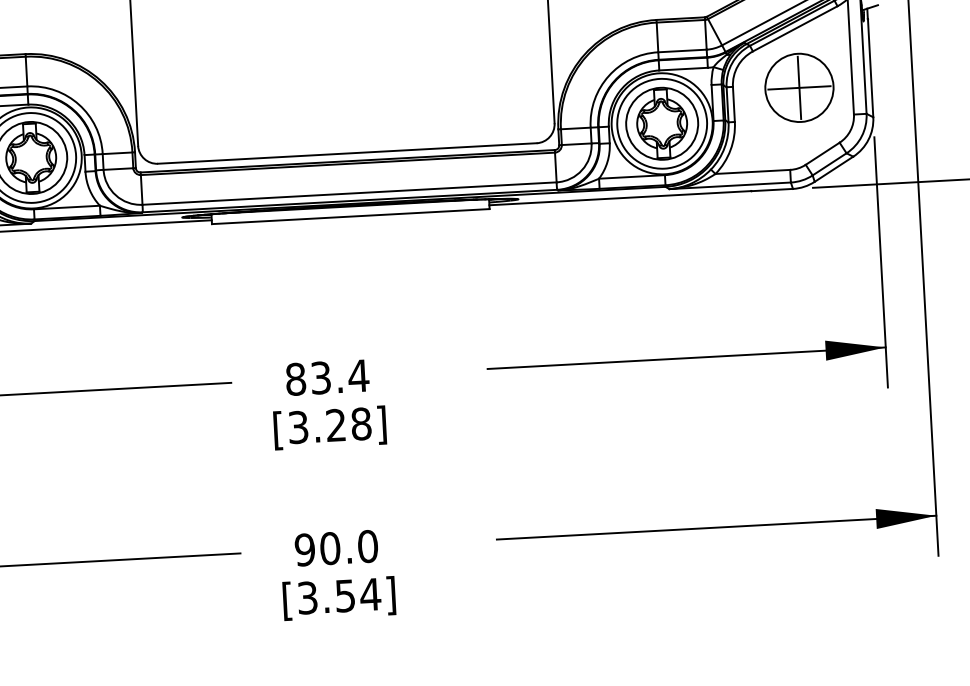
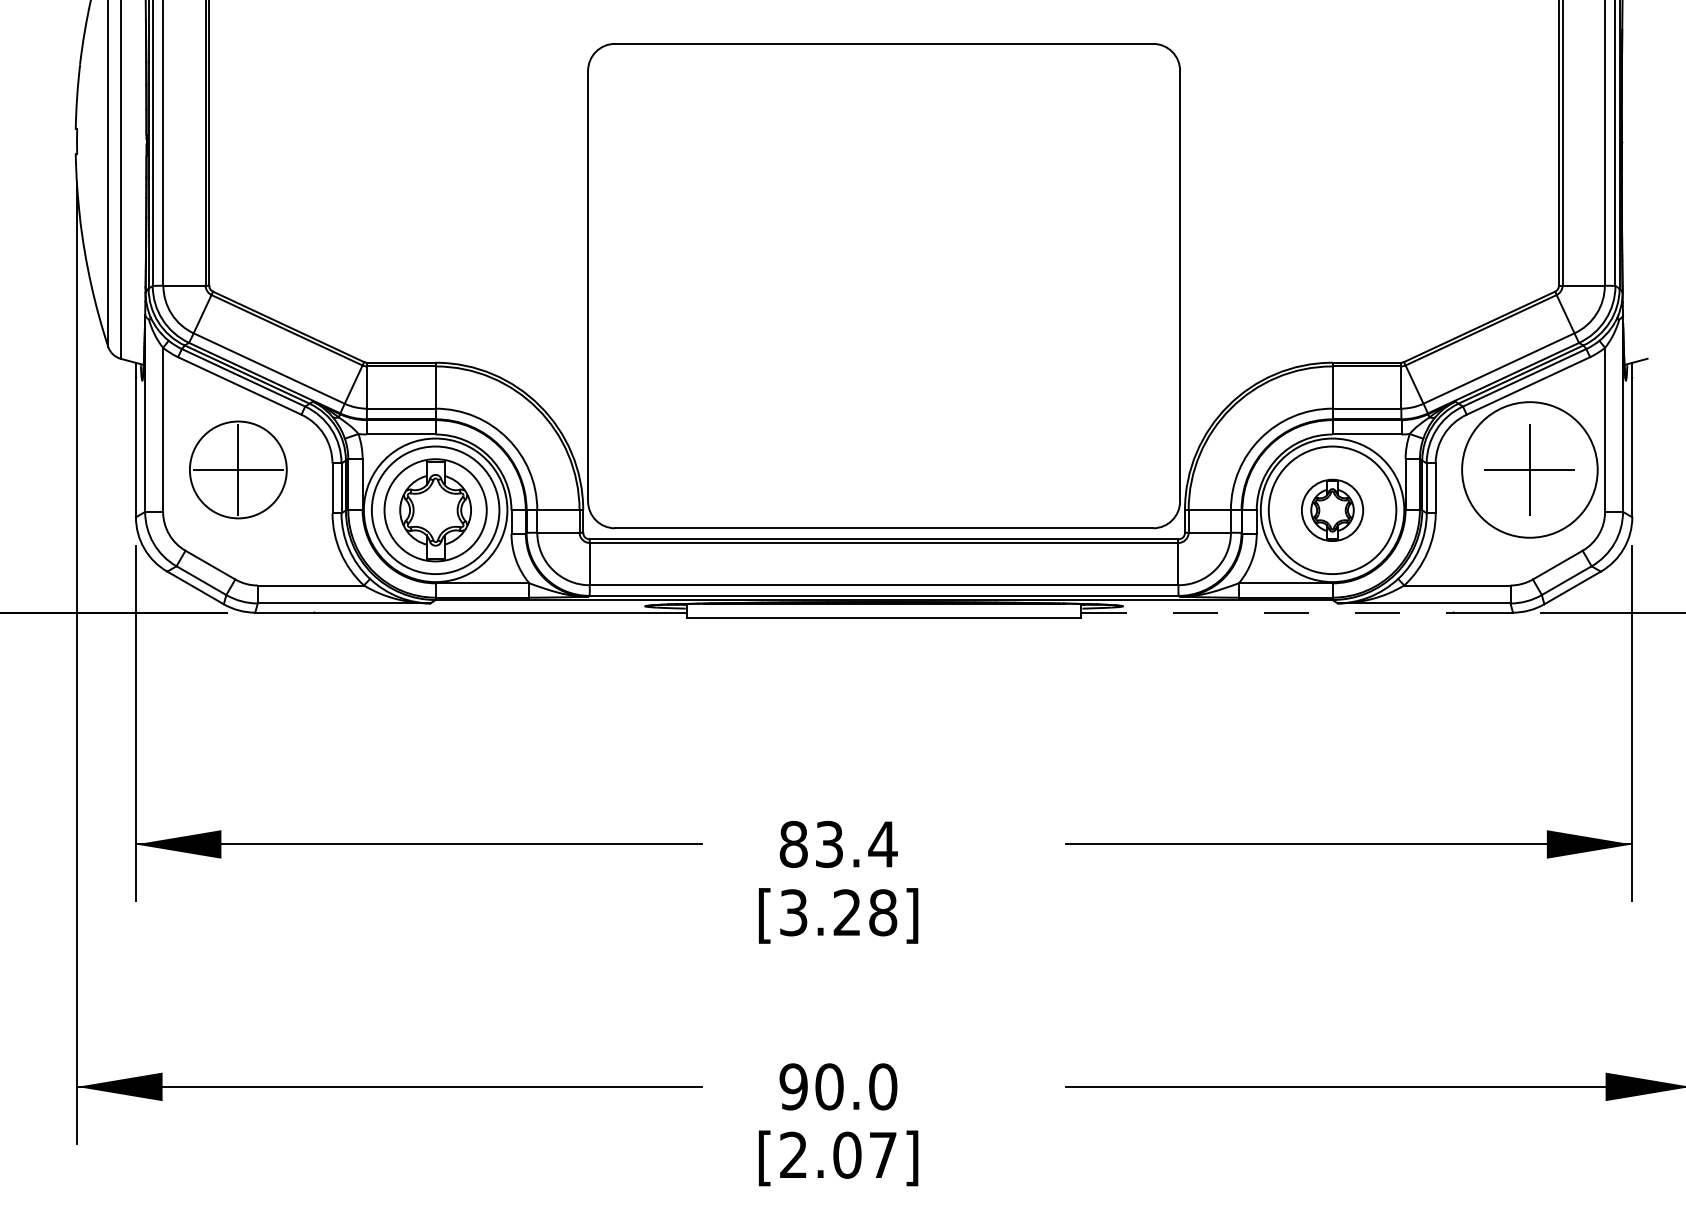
circle: (799, 87) -> (1529, 469), size x1.4
part: (662, 123) -> (1332, 510), size x0.6
line: (621, 198) -> (1268, 612), solid -> dashed
text: (339, 595) -> (838, 1154), [3.54] -> [2.07]

